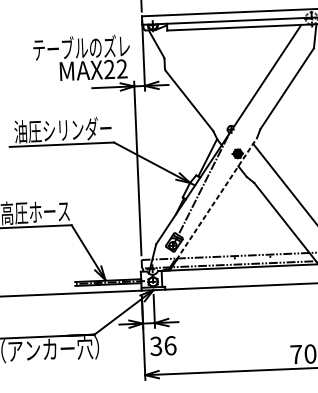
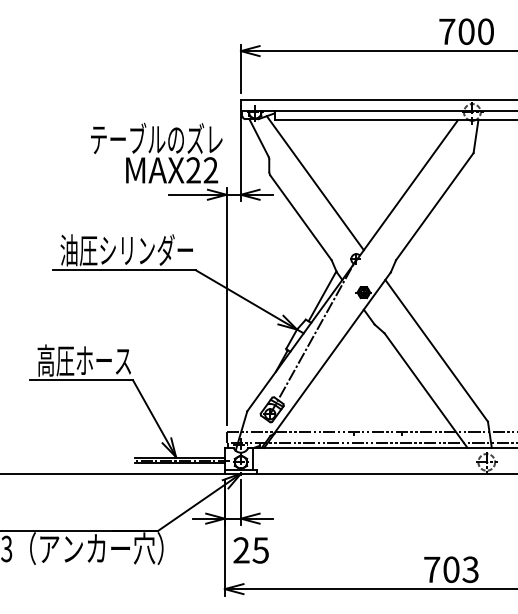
line: (198, 75) -> (314, 183), added
line: (216, 199) -> (332, 353), dashed -> solid
text: (163, 346) -> (251, 550), 36 -> 25

